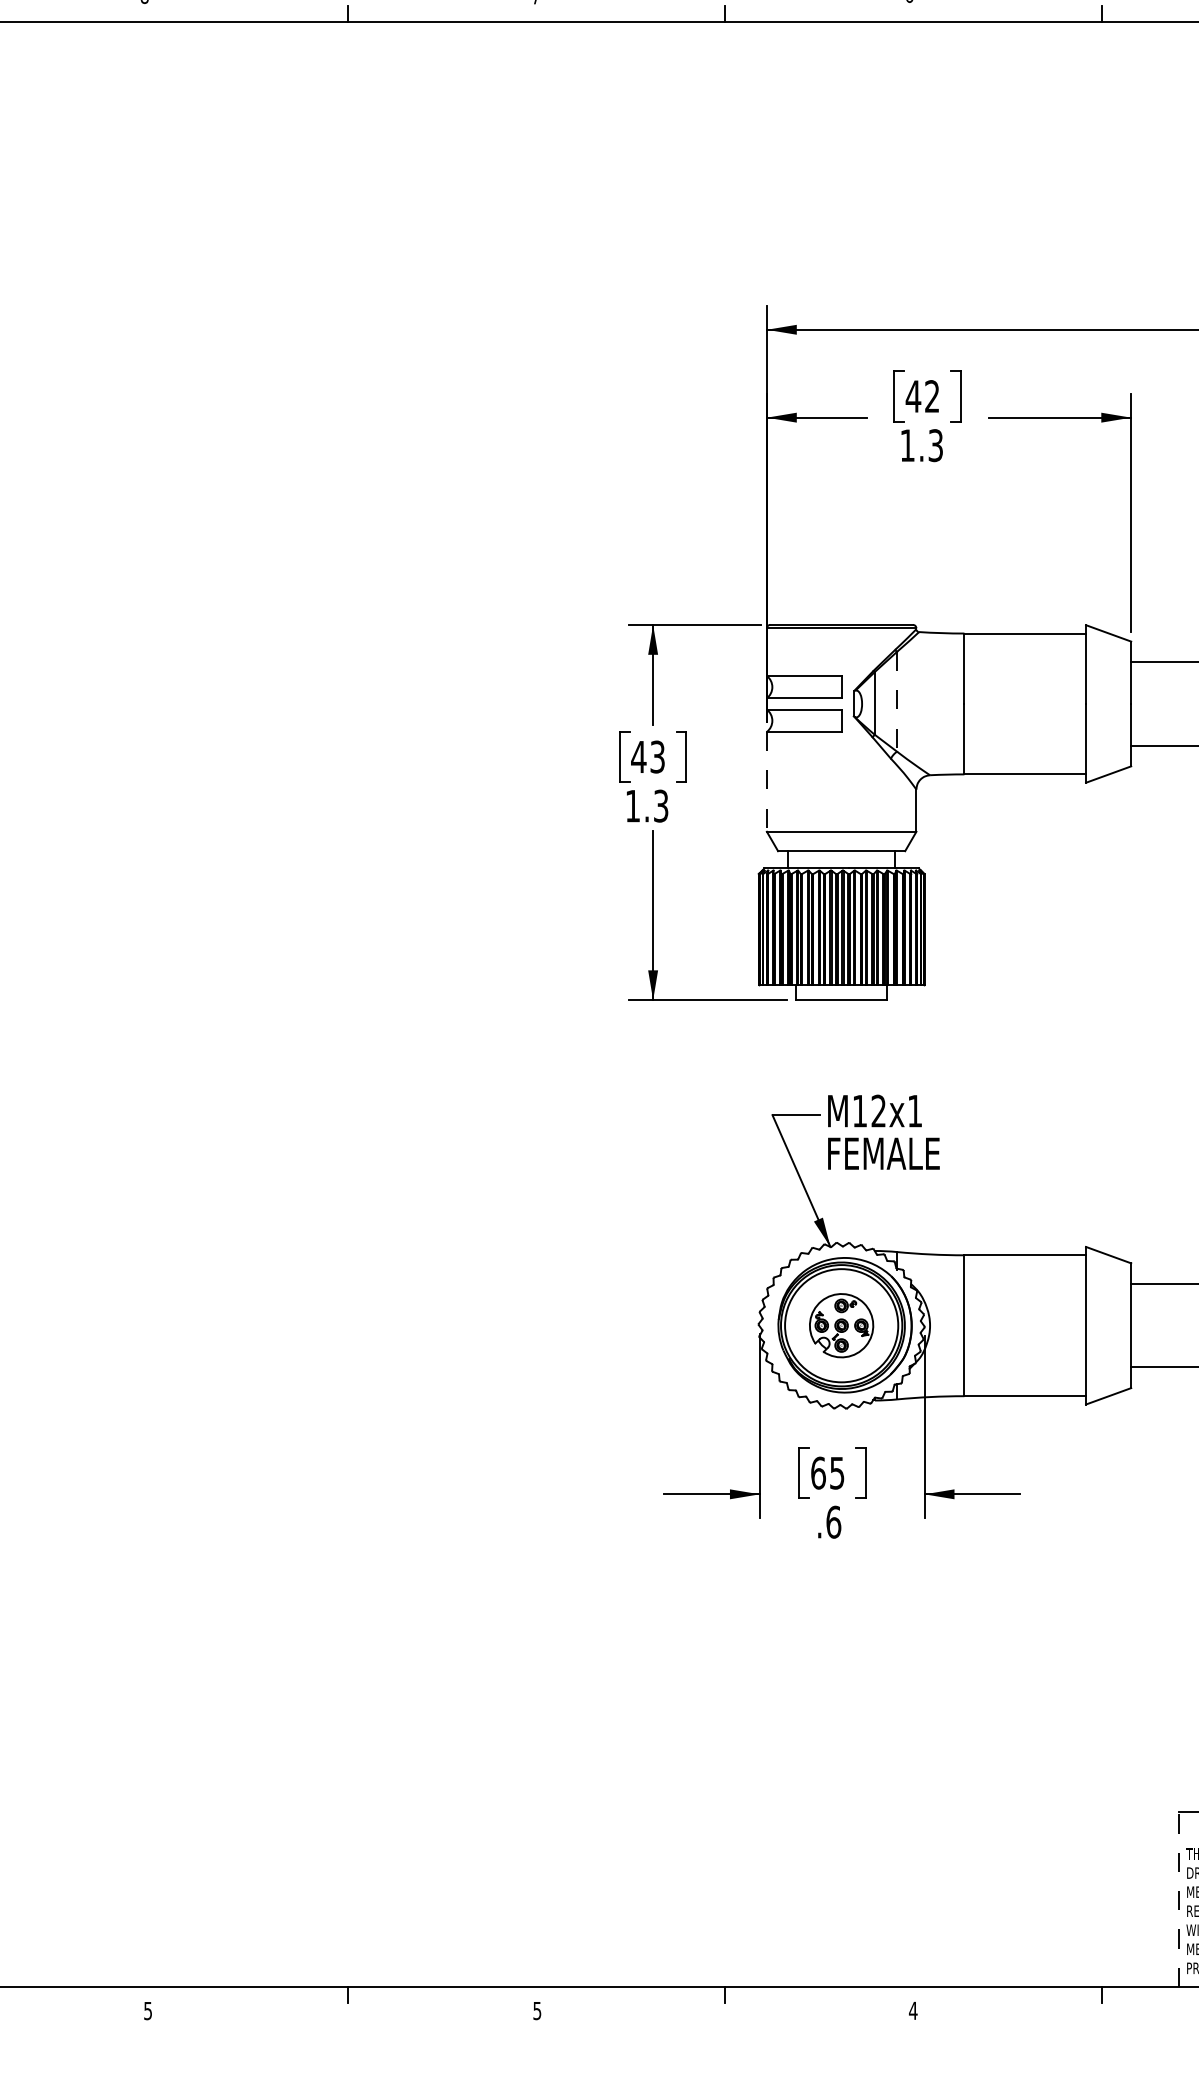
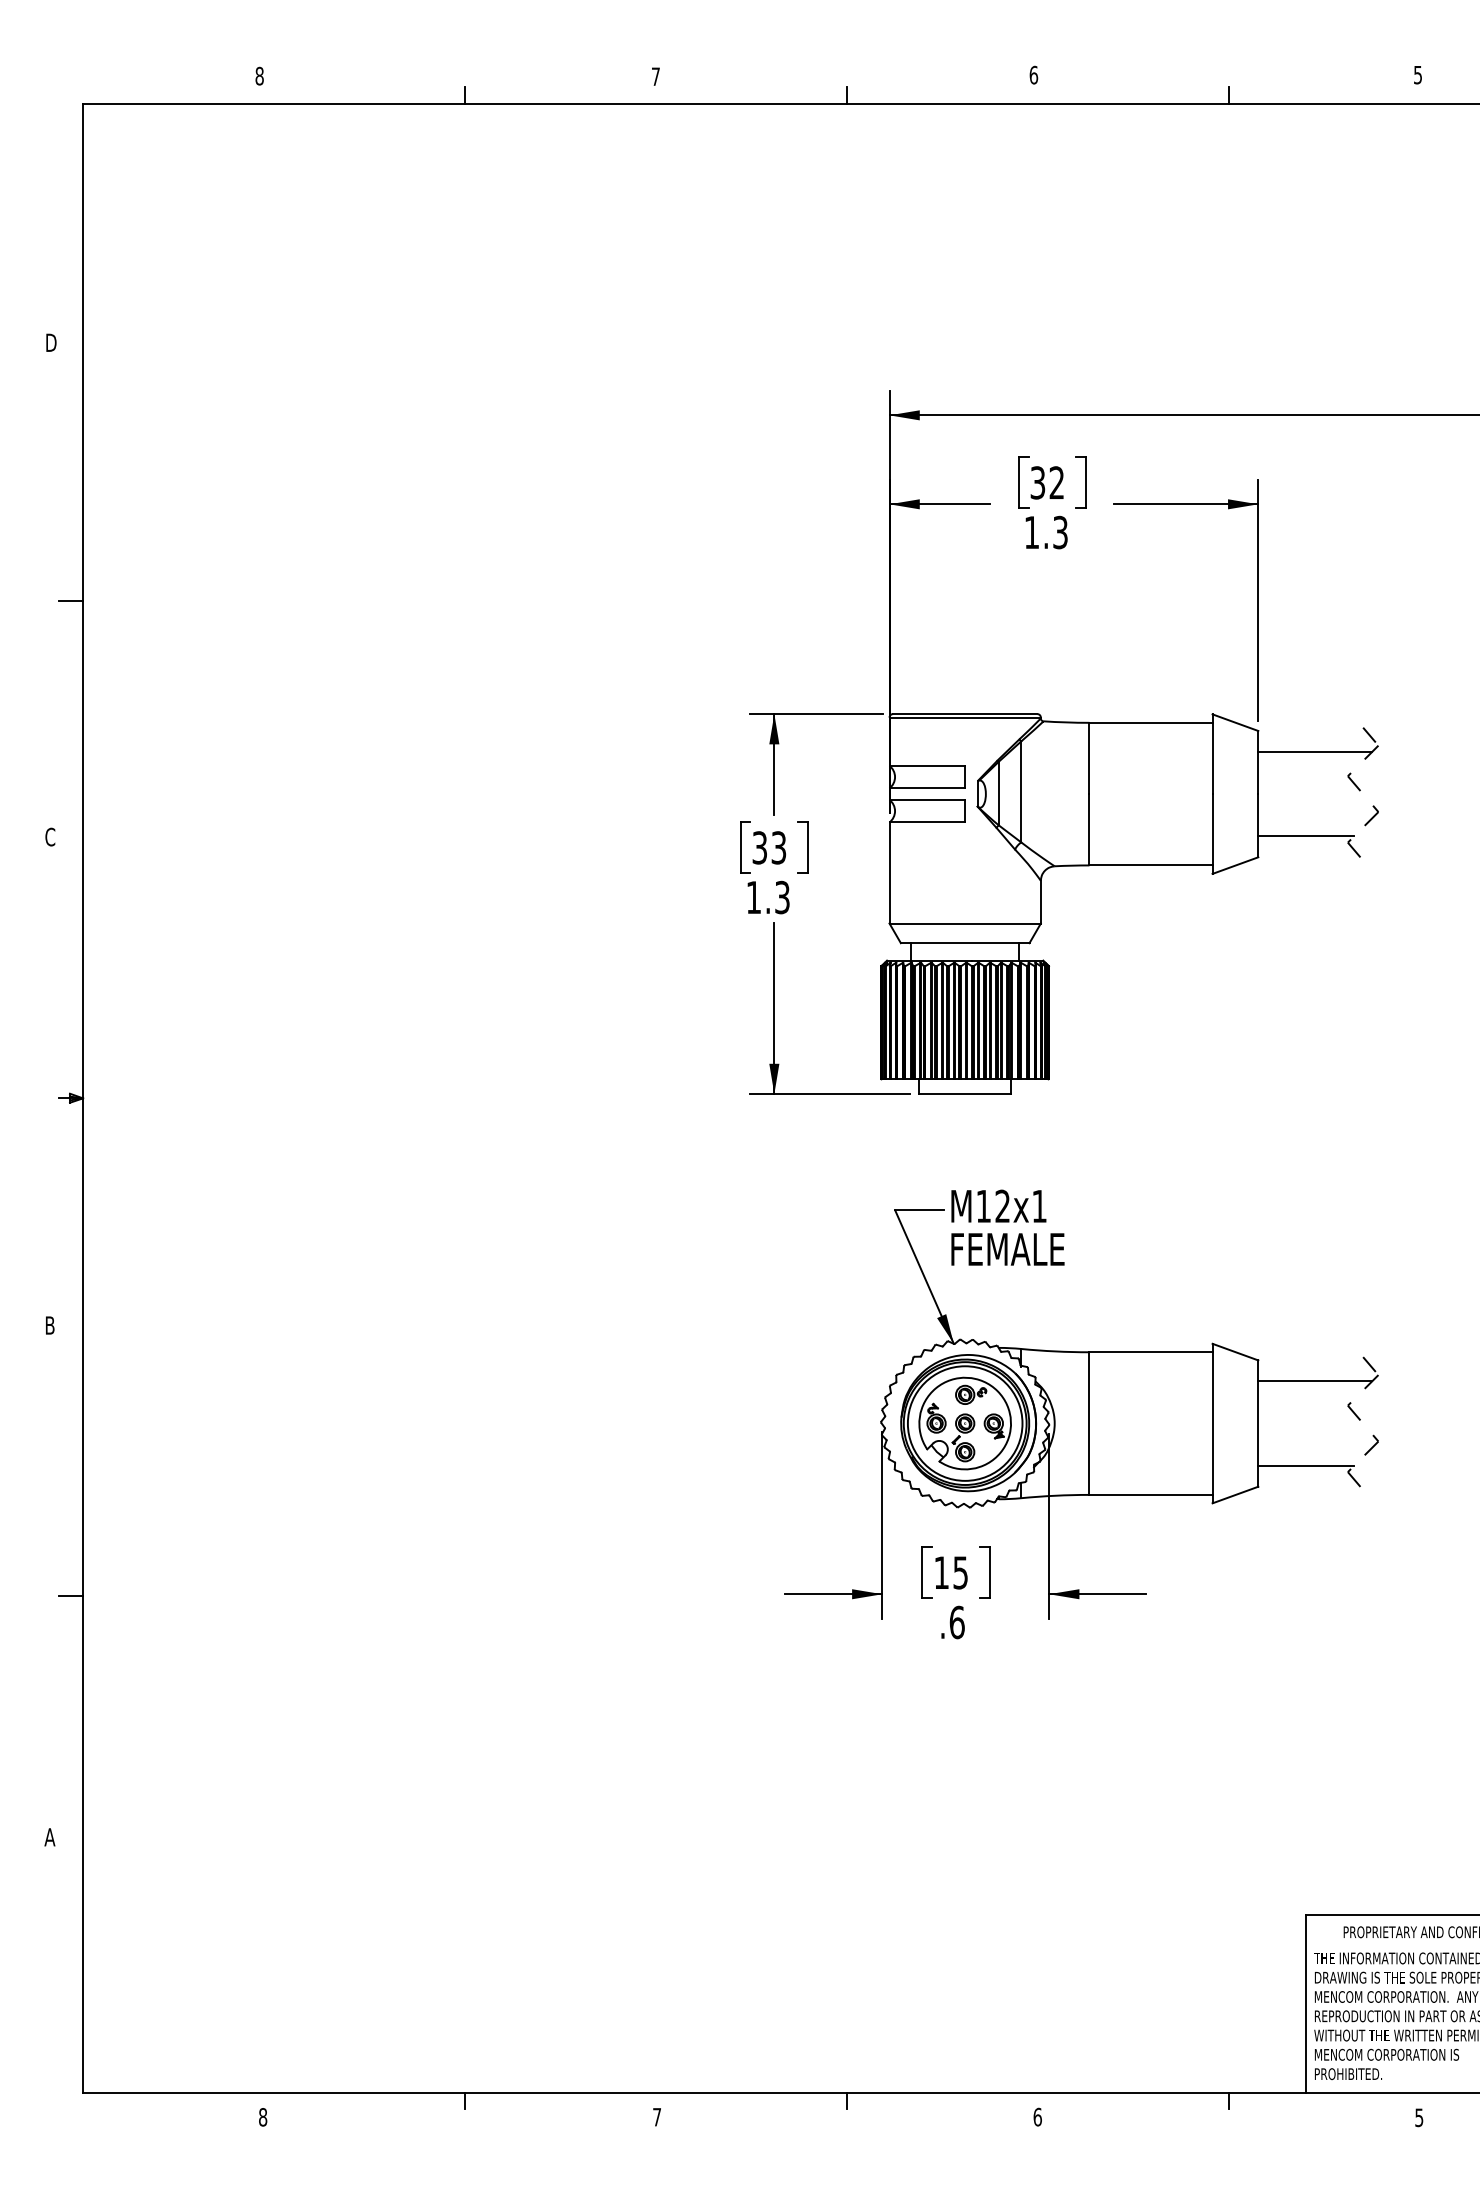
text: (913, 396) -> (1037, 482), 42 -> 32
line: (897, 701) -> (1021, 791), dashed -> solid
text: (638, 756) -> (759, 847), 43 -> 33
line: (766, 781) -> (889, 872), dashed -> solid
part: (840, 1325) -> (964, 1423), size x1.43
text: (818, 1472) -> (941, 1572), 65 -> 15
line: (1178, 1899) -> (1306, 2004), dashed -> solid
text: (913, 2010) -> (1037, 2116), 4 -> 6
text: (148, 2011) -> (263, 2117), 5 -> 8
text: (536, 2011) -> (656, 2117), 5 -> 7

